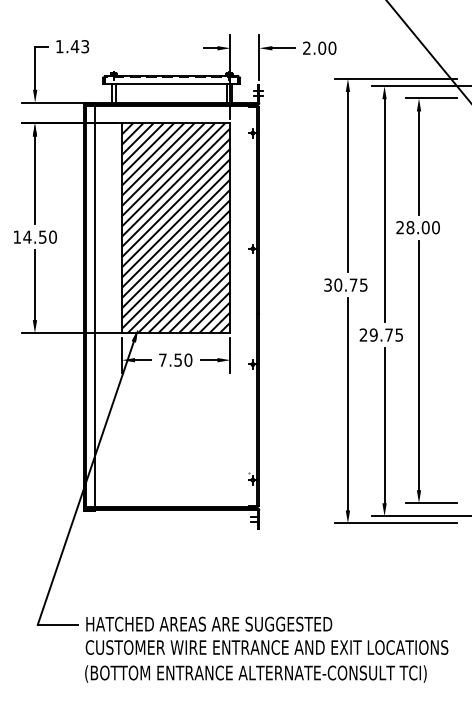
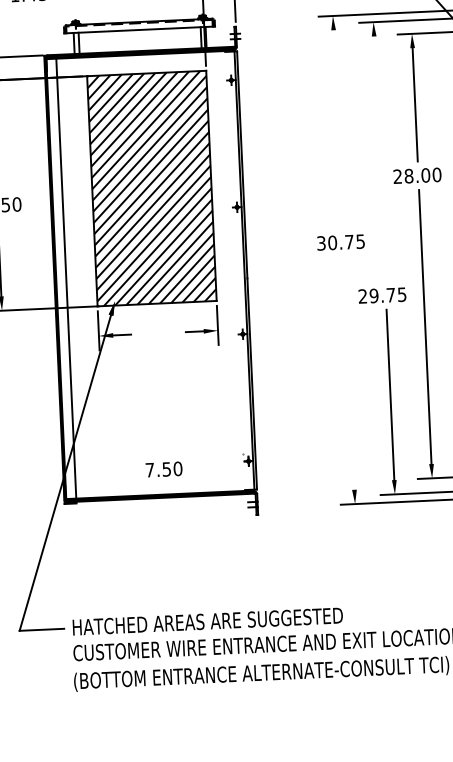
line: (347, 181) -> (337, 128), removed
line: (384, 210) -> (379, 158), removed
text: (175, 359) -> (163, 468), moved
line: (347, 404) -> (348, 373), removed

